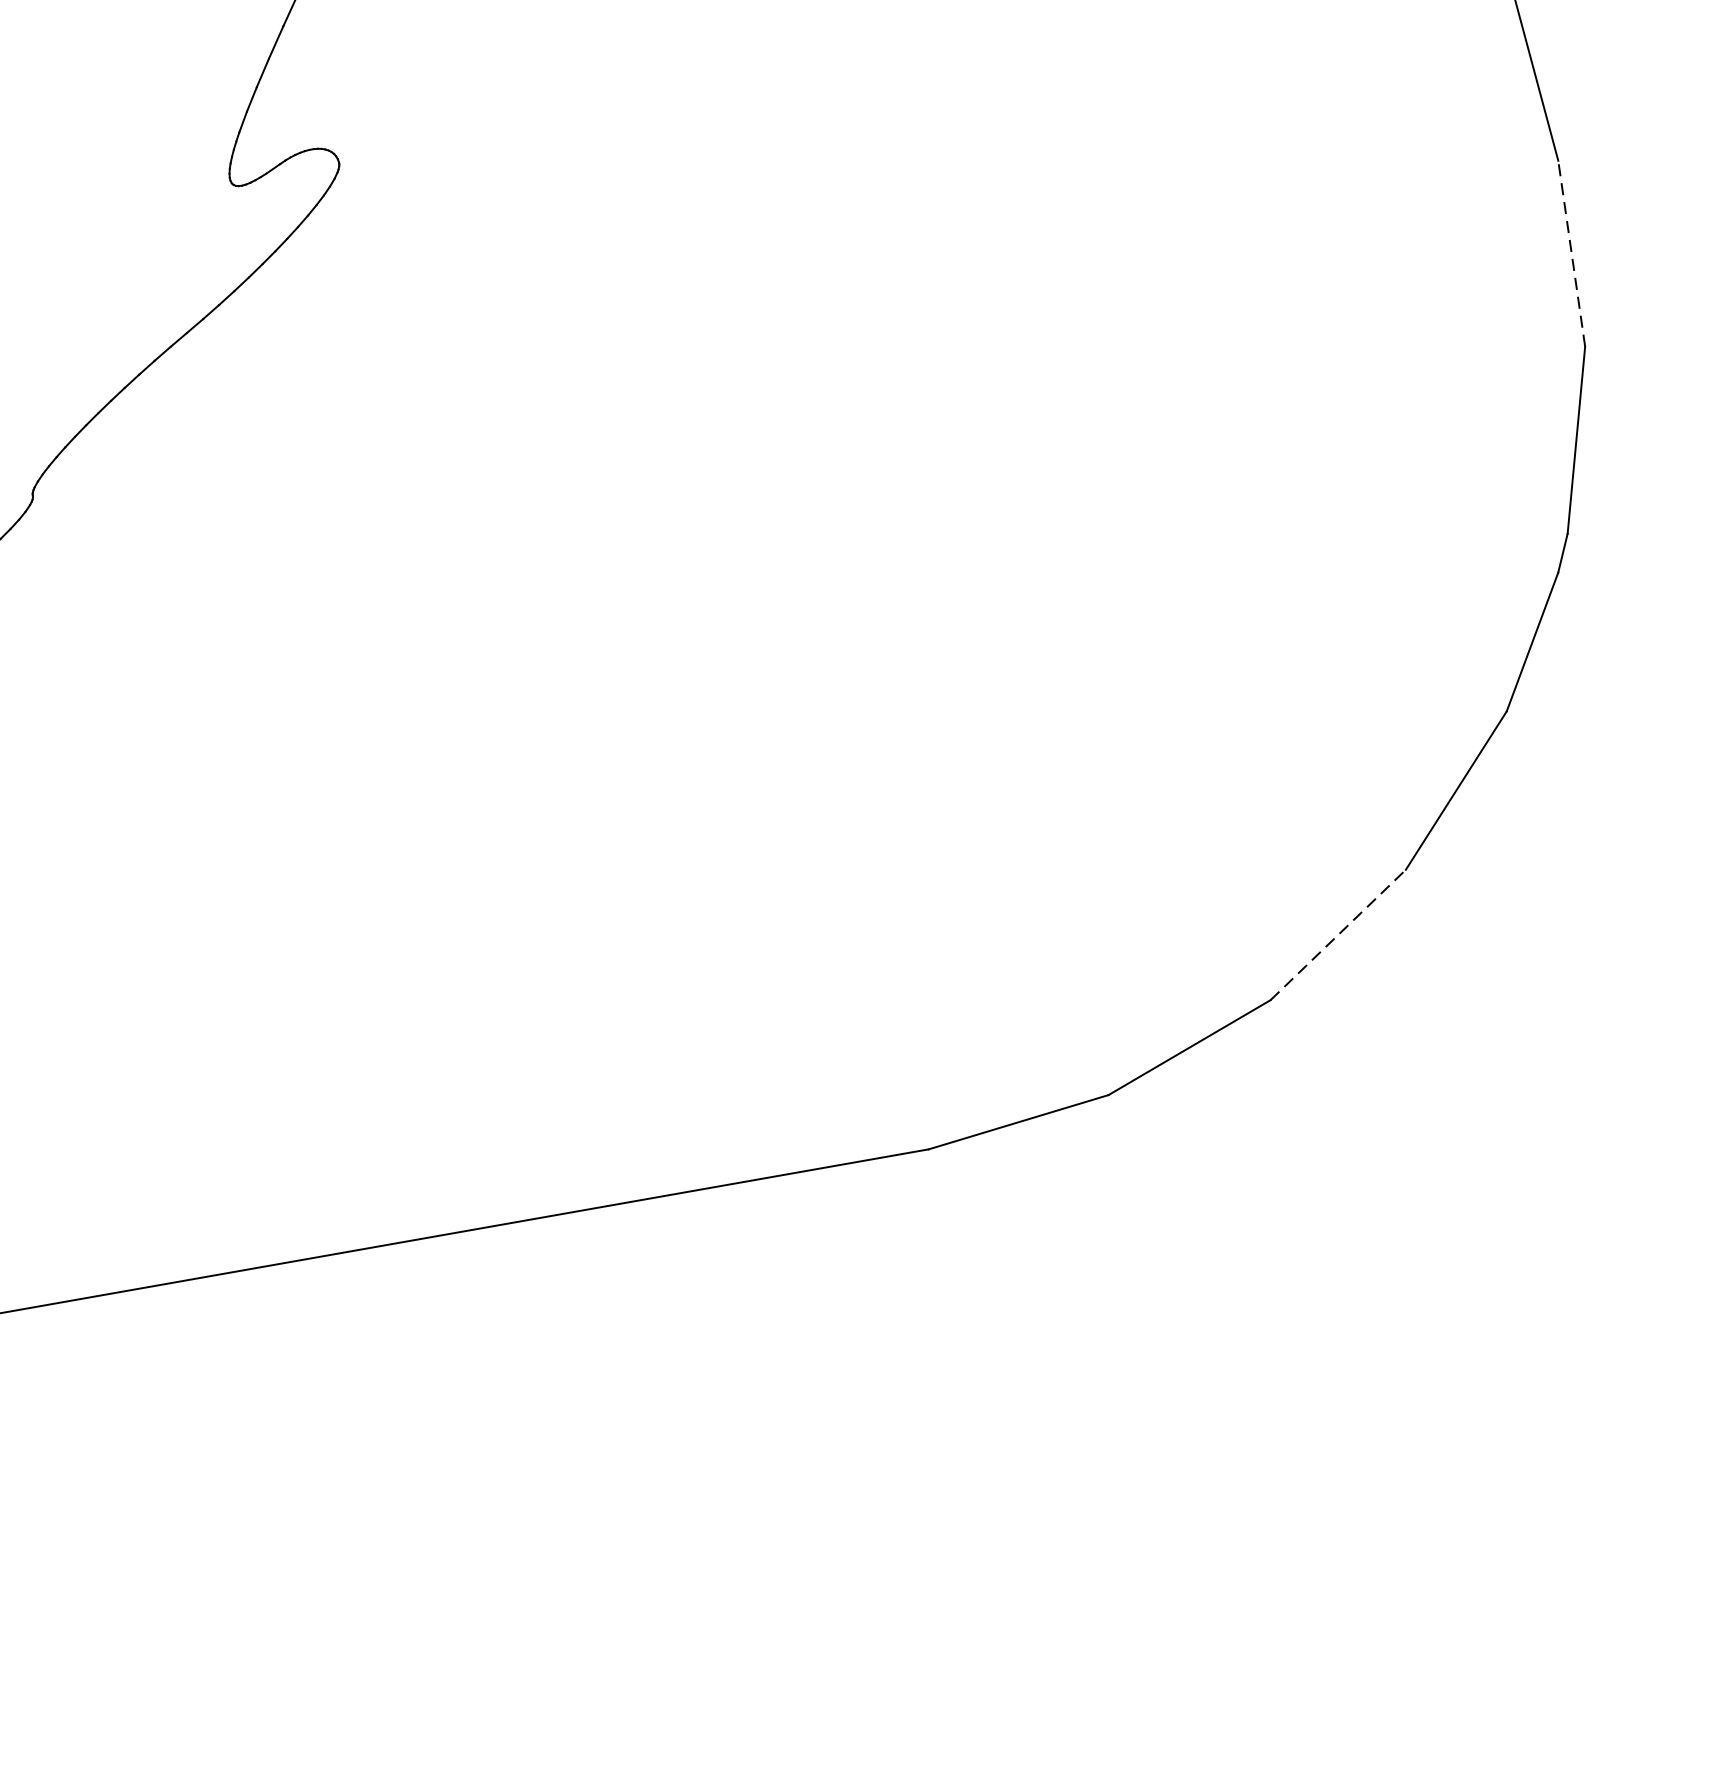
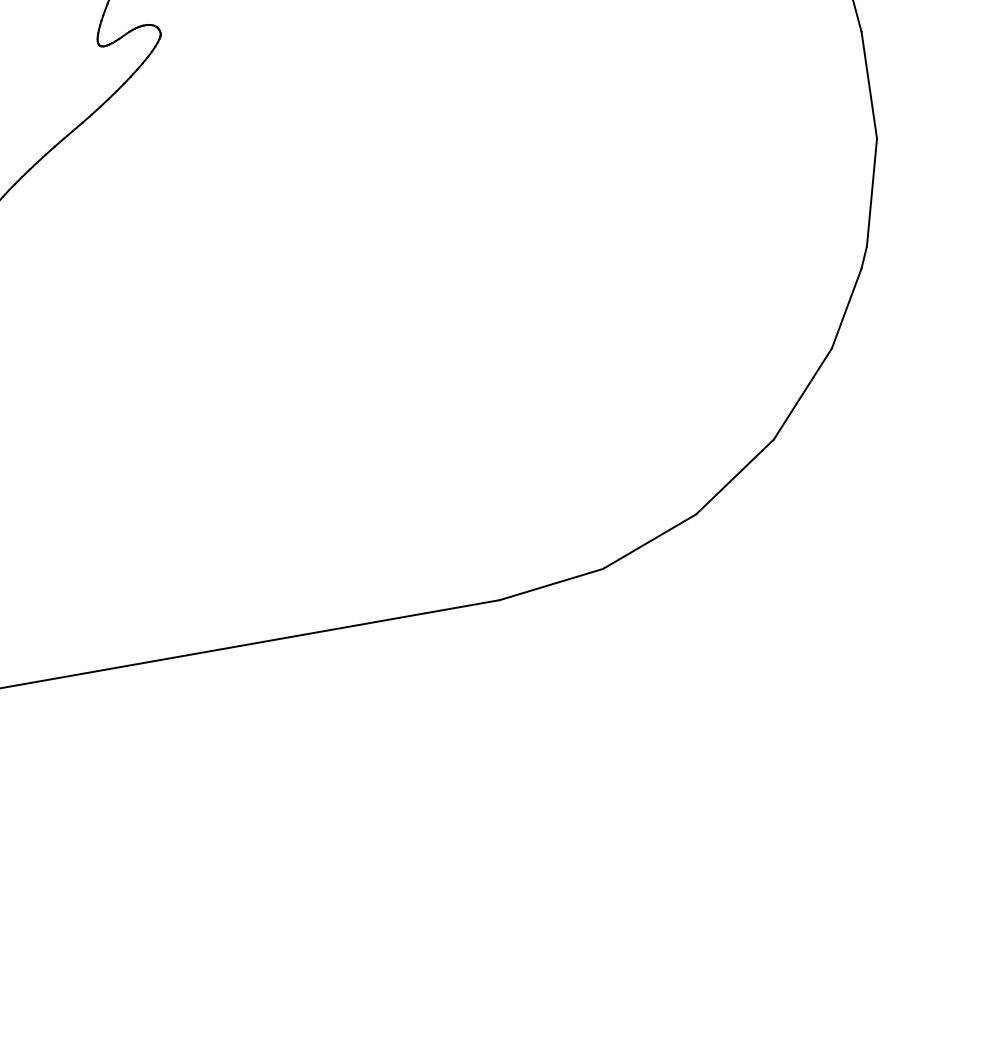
line: (1572, 254) -> (869, 85), dashed -> solid
line: (1339, 934) -> (735, 476), dashed -> solid

